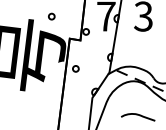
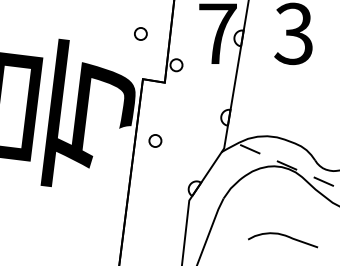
circle: (51, 16) -> (140, 33), moved

